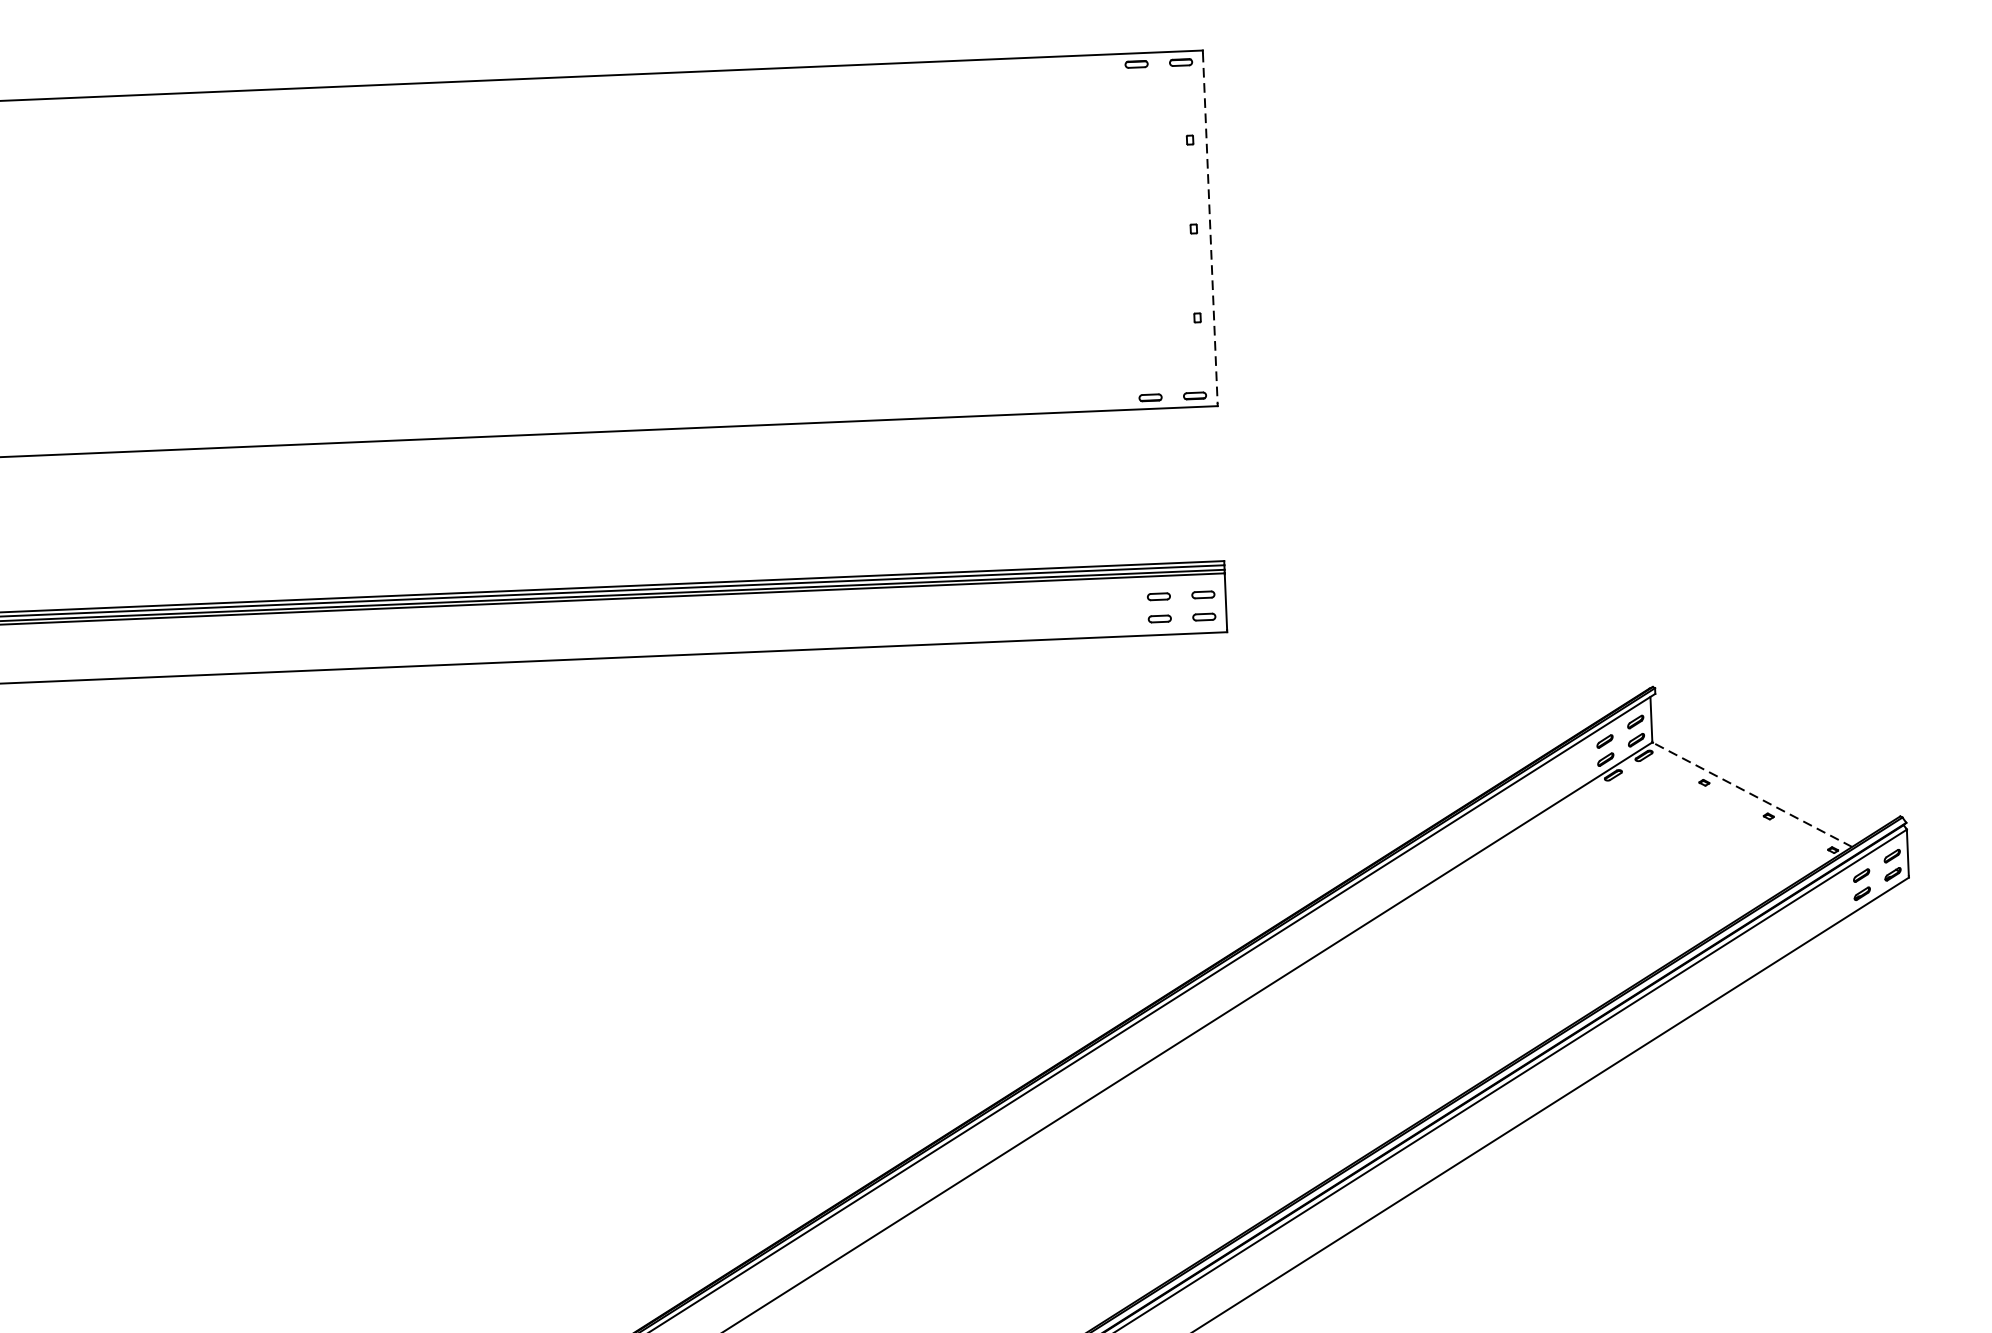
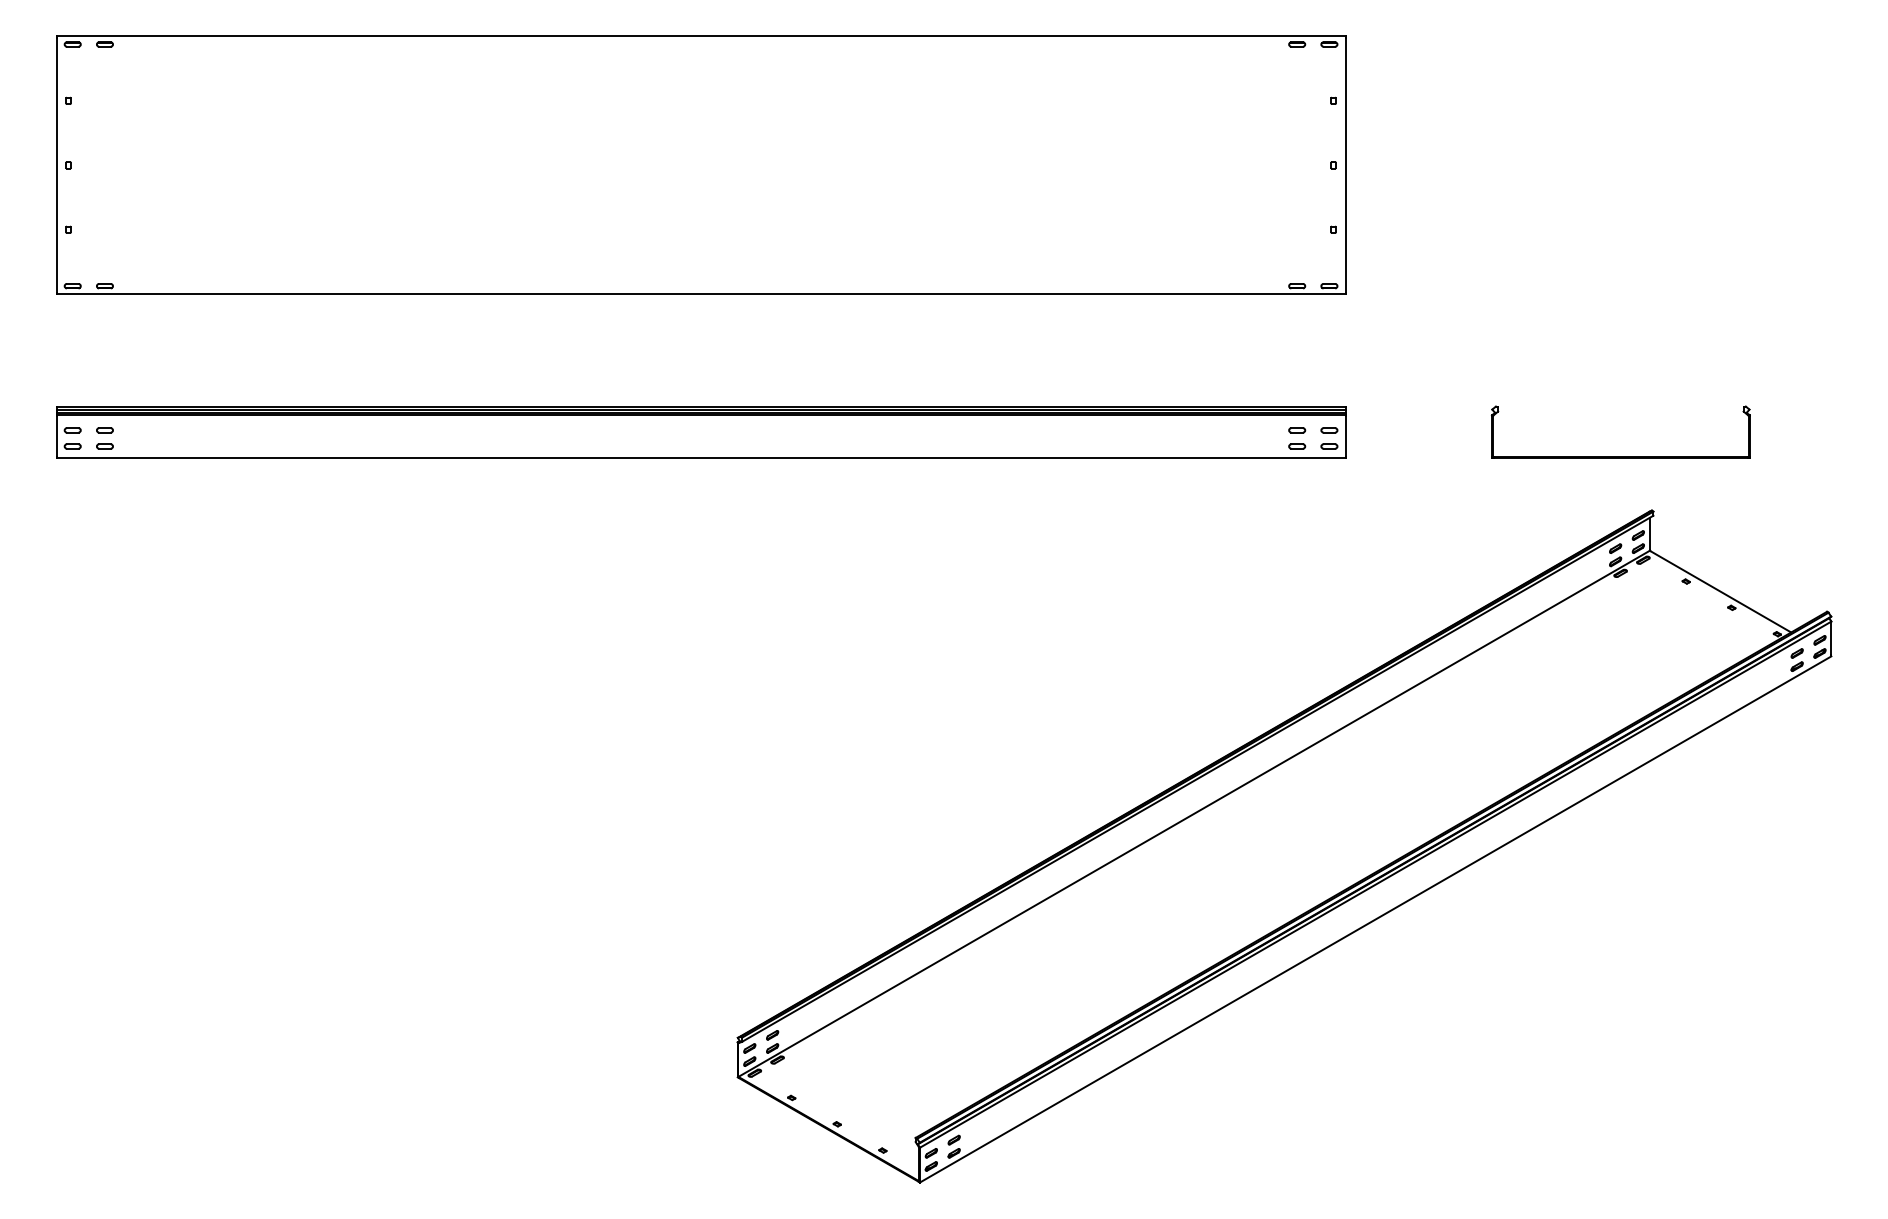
line: (1210, 228) -> (1345, 165), dashed -> solid
part: (1606, 614) -> (1620, 456), added
line: (1752, 794) -> (1720, 591), dashed -> solid

